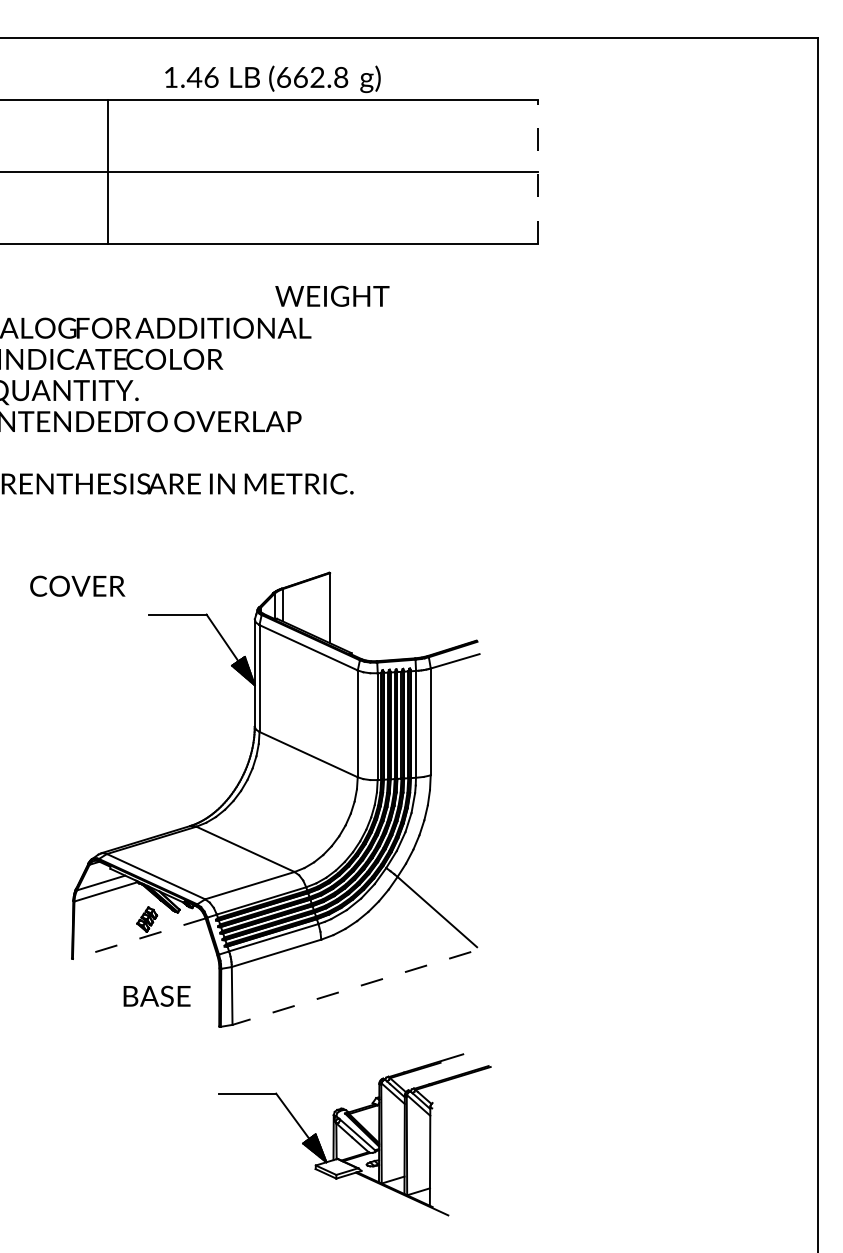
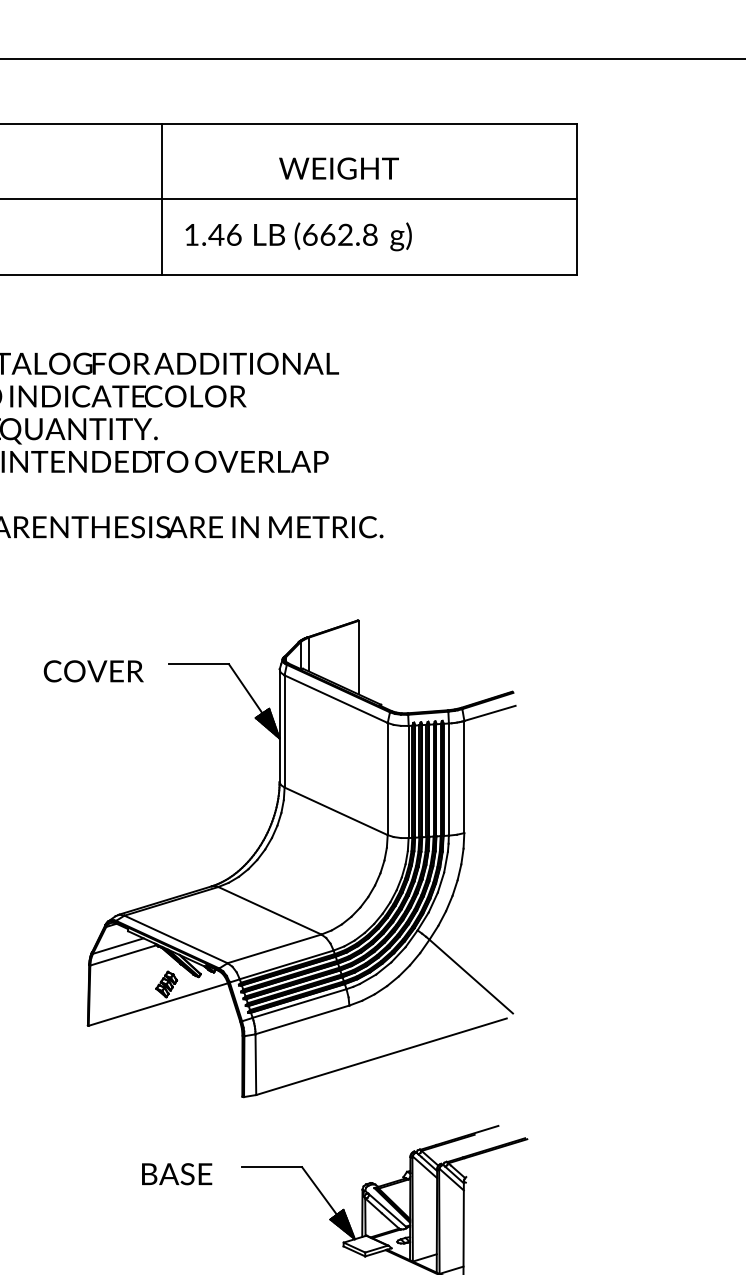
text: (272, 79) -> (298, 237), moved
line: (107, 171) -> (161, 199), moved
line: (538, 171) -> (577, 199), dashed -> solid
text: (332, 295) -> (339, 167), moved
text: (77, 585) -> (93, 670), moved
line: (138, 938) -> (157, 1004), dashed -> solid
line: (351, 988) -> (381, 1056), dashed -> solid
text: (156, 995) -> (176, 1173), moved

